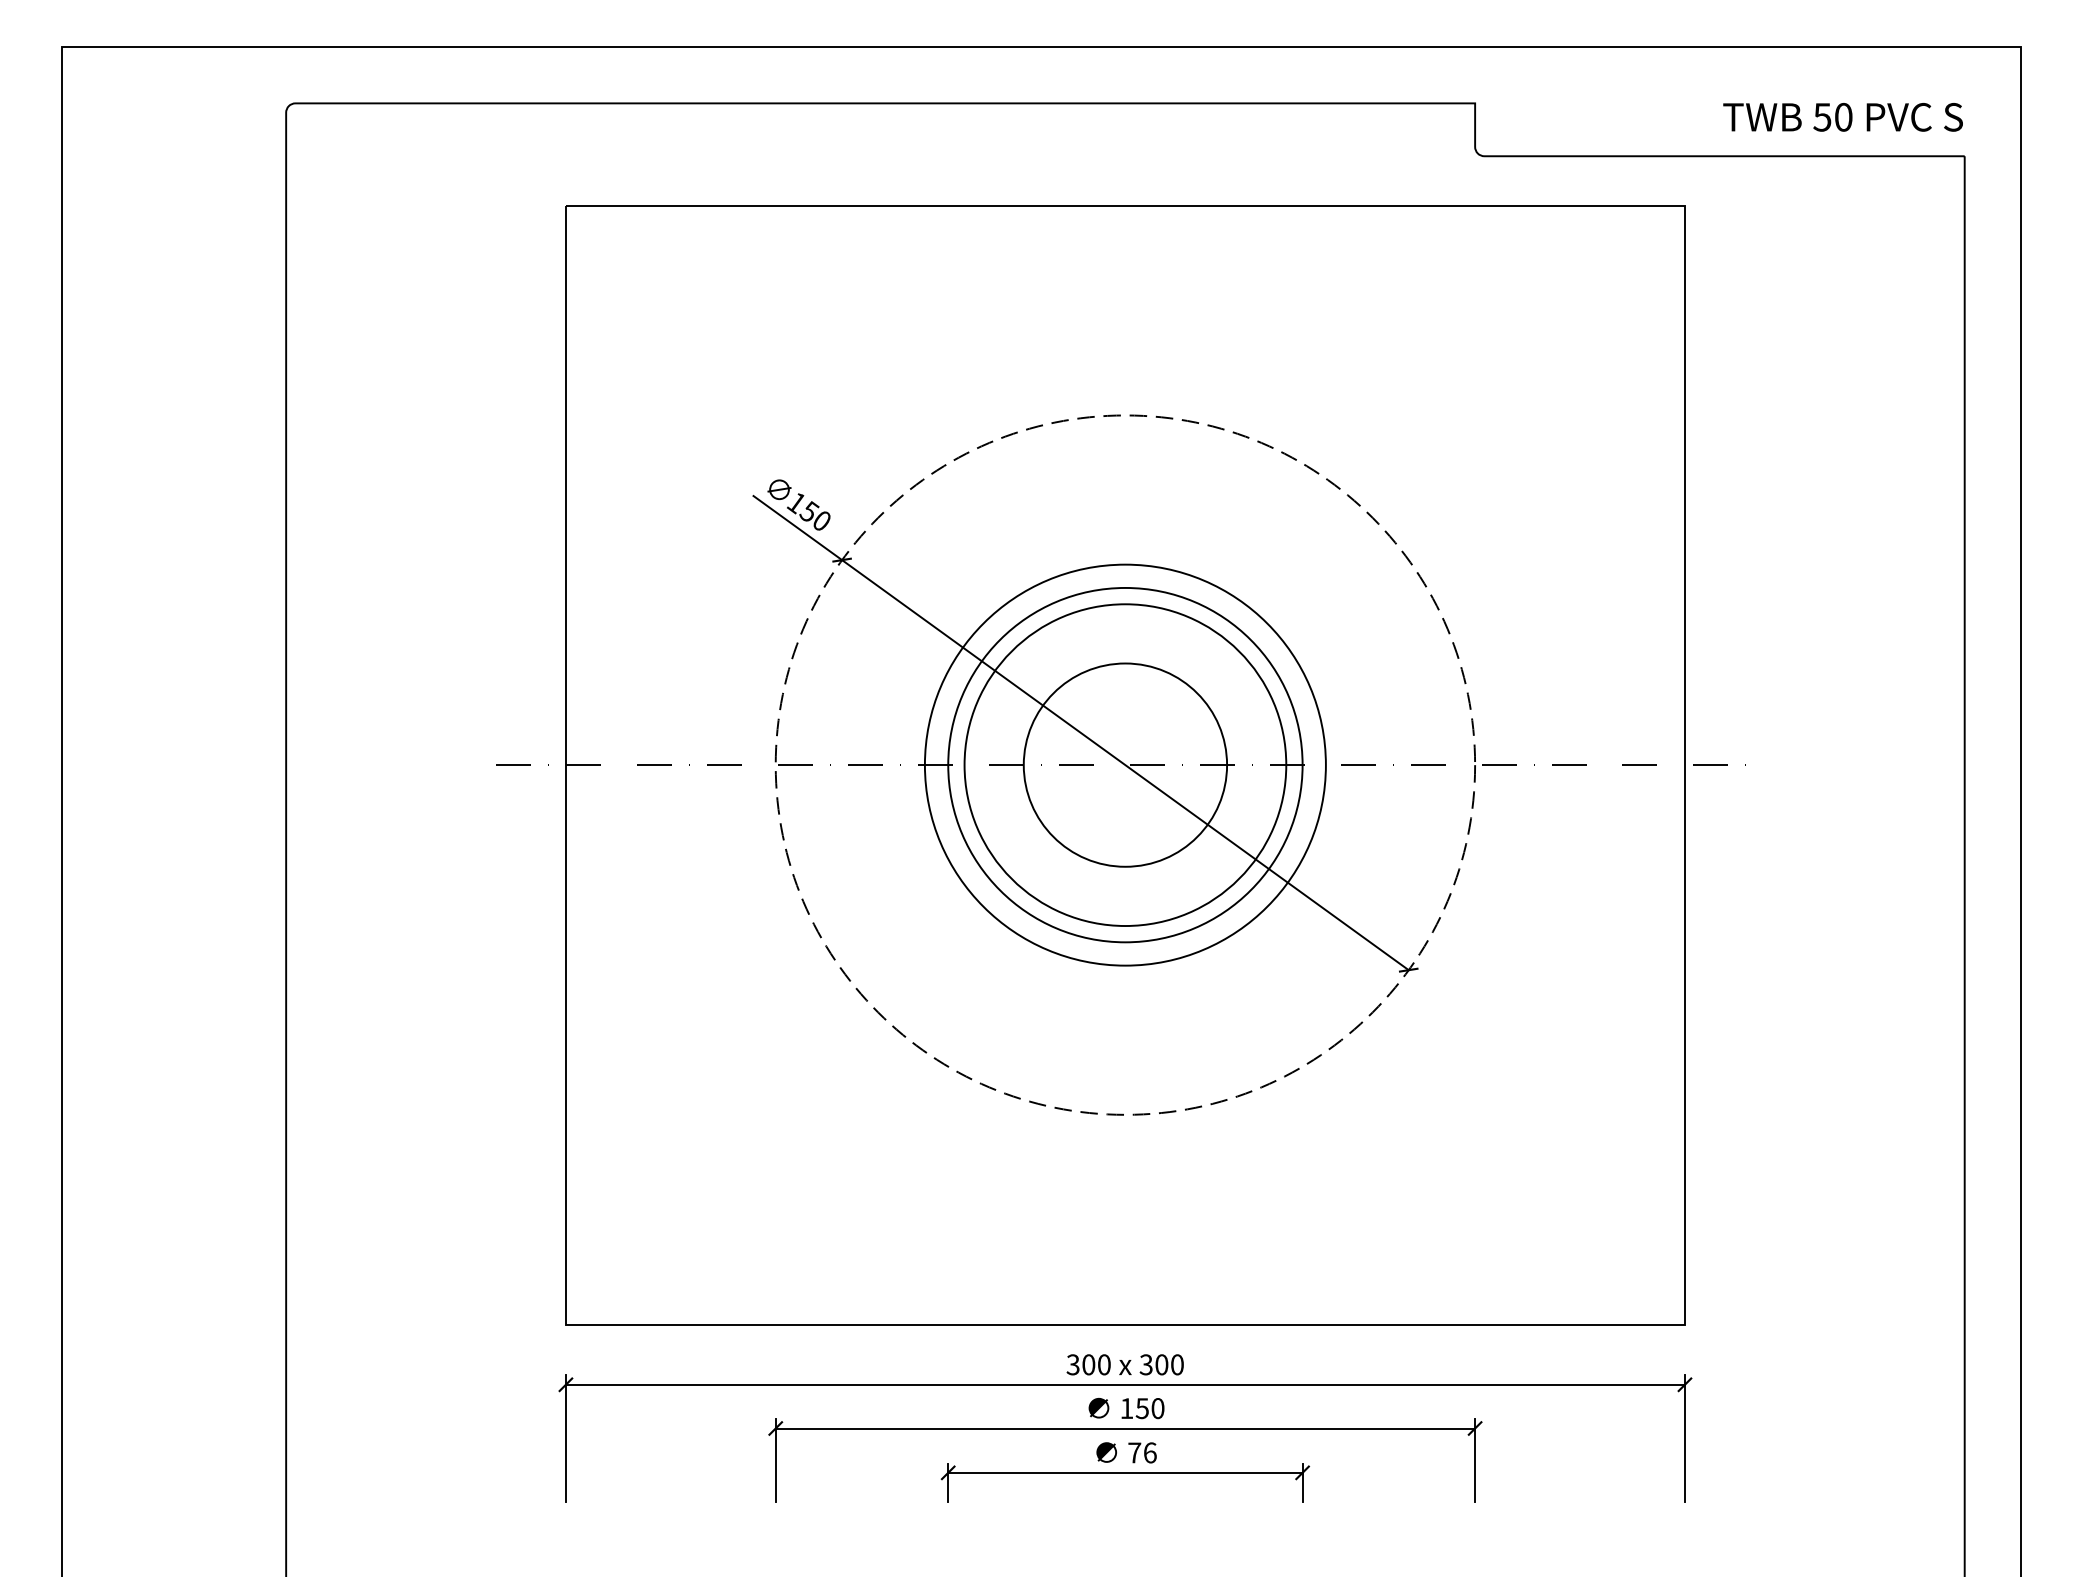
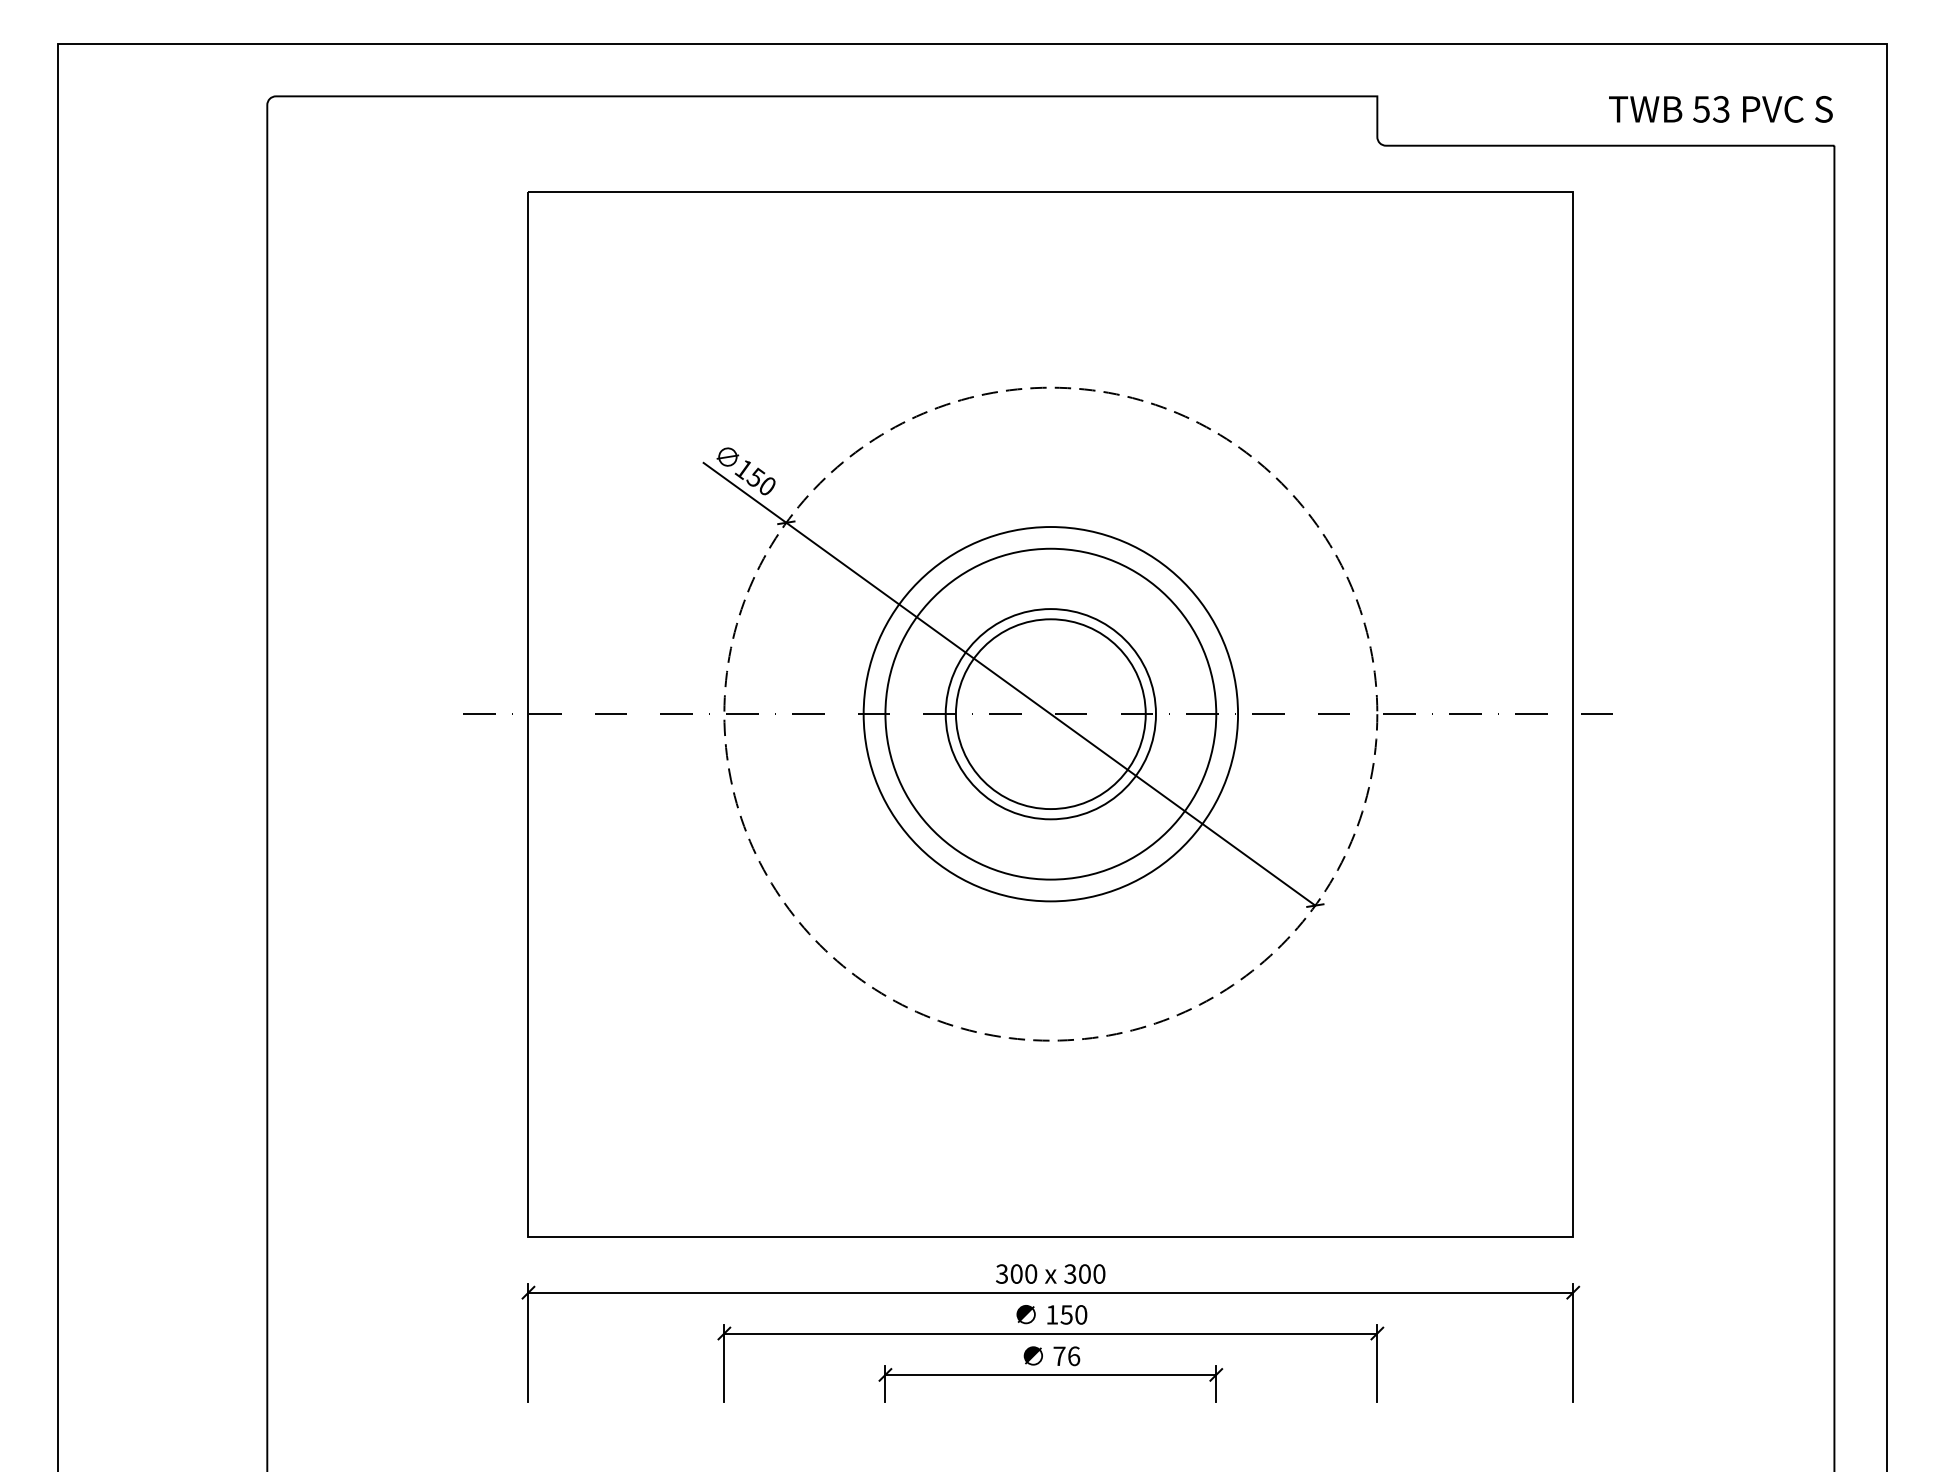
text: (1842, 117) -> (1720, 109), 50 -> 53
circle: (1125, 765) -> (1050, 714), size x0.7

